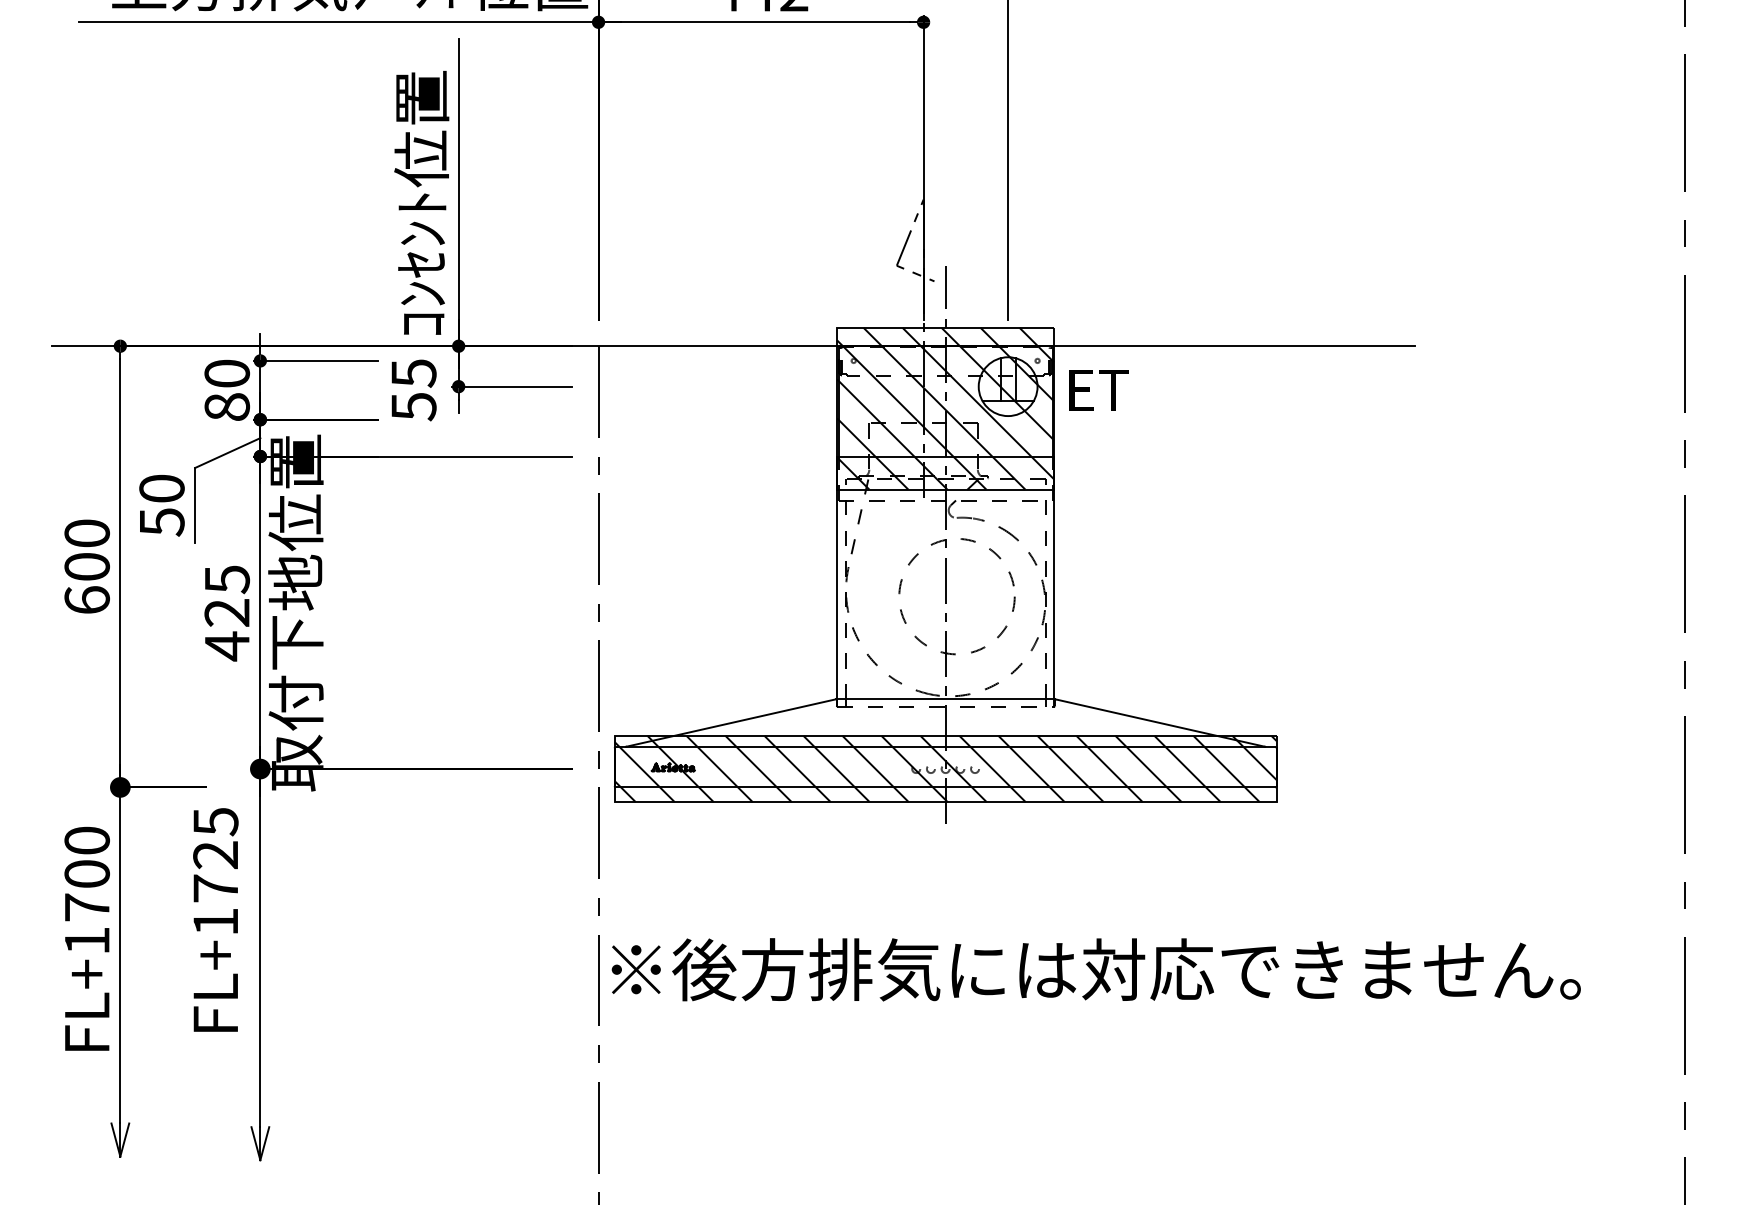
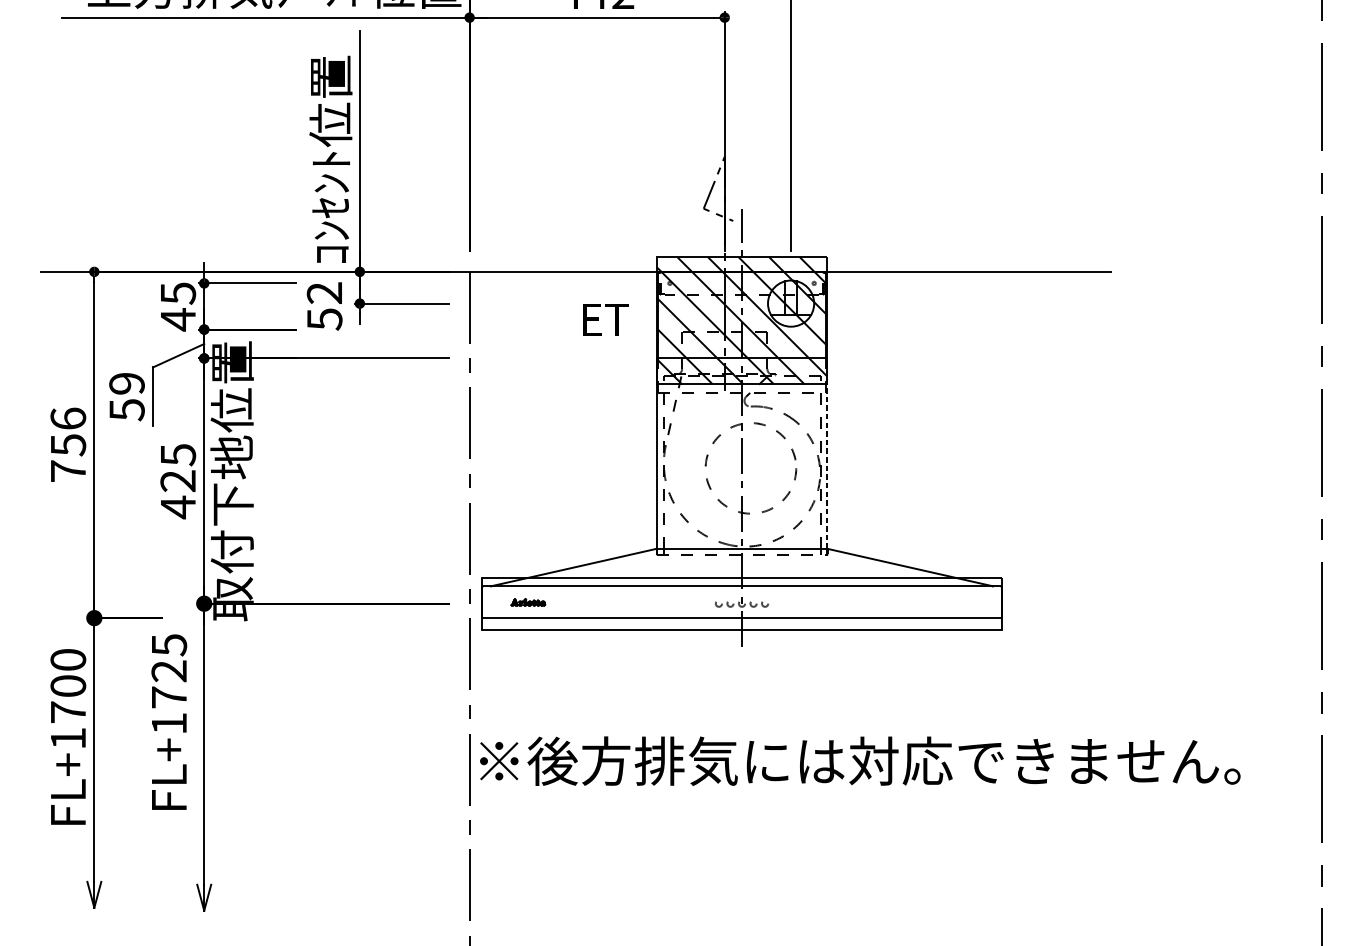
text: (413, 373) -> (324, 293), 55 -> 52
text: (227, 390) -> (178, 306), 80 -> 45
text: (1098, 390) -> (605, 319), moved
text: (161, 488) -> (126, 383), 50 -> 59
text: (86, 566) -> (67, 444), 600 -> 756
line: (1054, 577) -> (827, 453), solid -> dashed
hatch: (945, 768) -> (741, 603), removed

